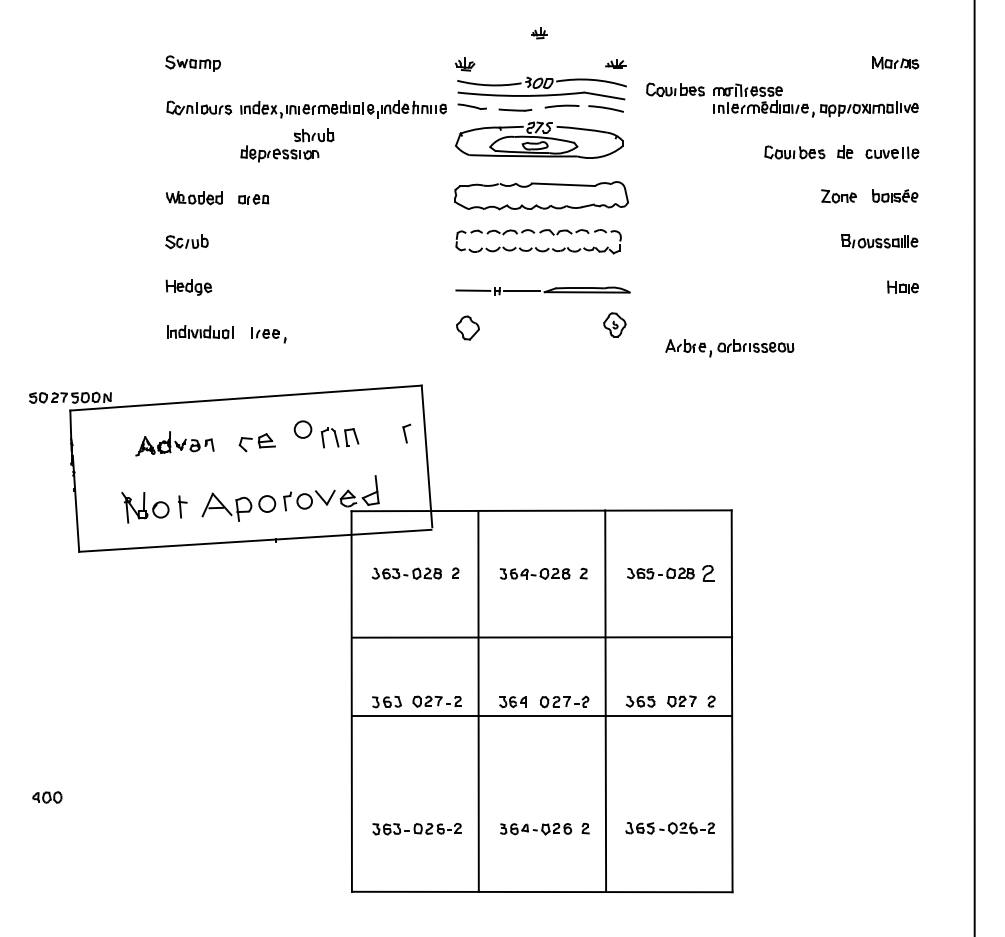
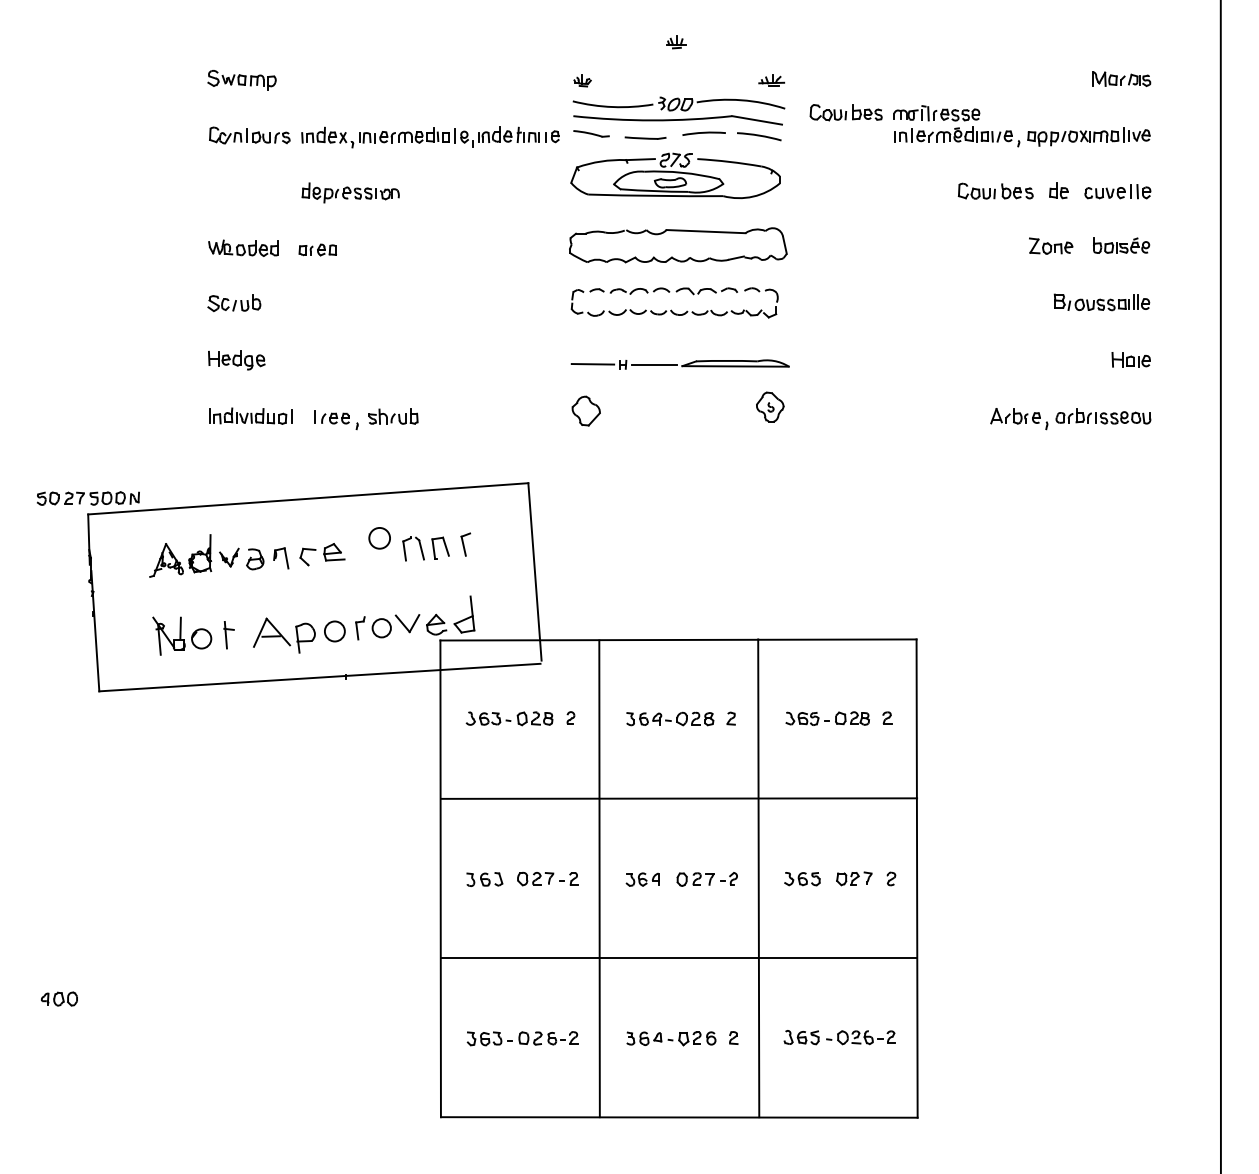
part: (464, 64) -> (581, 80), size x0.71
part: (314, 135) -> (394, 416), moved
part: (729, 348) -> (1070, 419), moved
part: (406, 433) -> (465, 544), moved
part: (174, 443) -> (218, 555), size x1.43
part: (708, 572) -> (887, 717), size x0.62
line: (541, 715) -> (678, 957), moved

